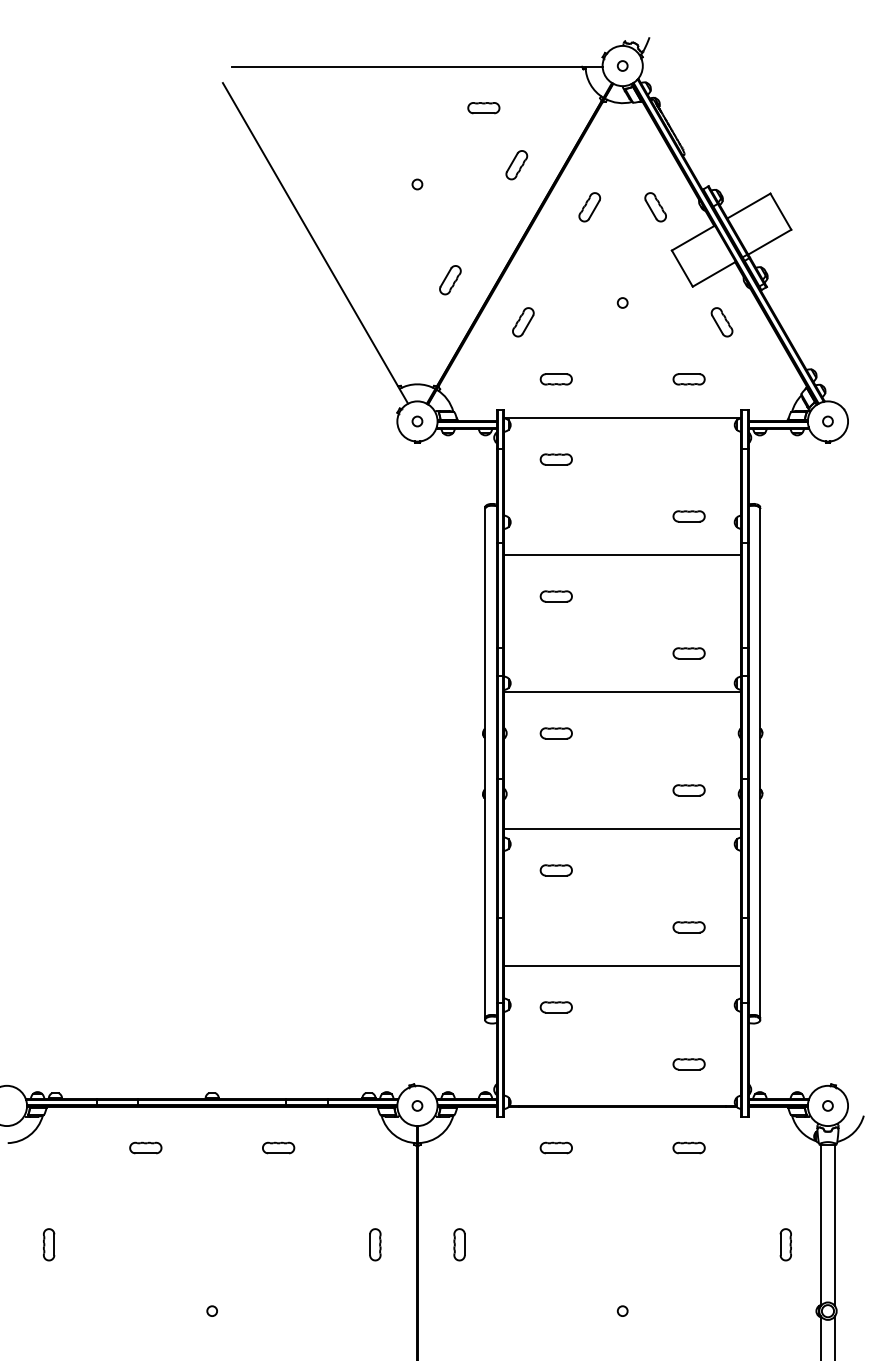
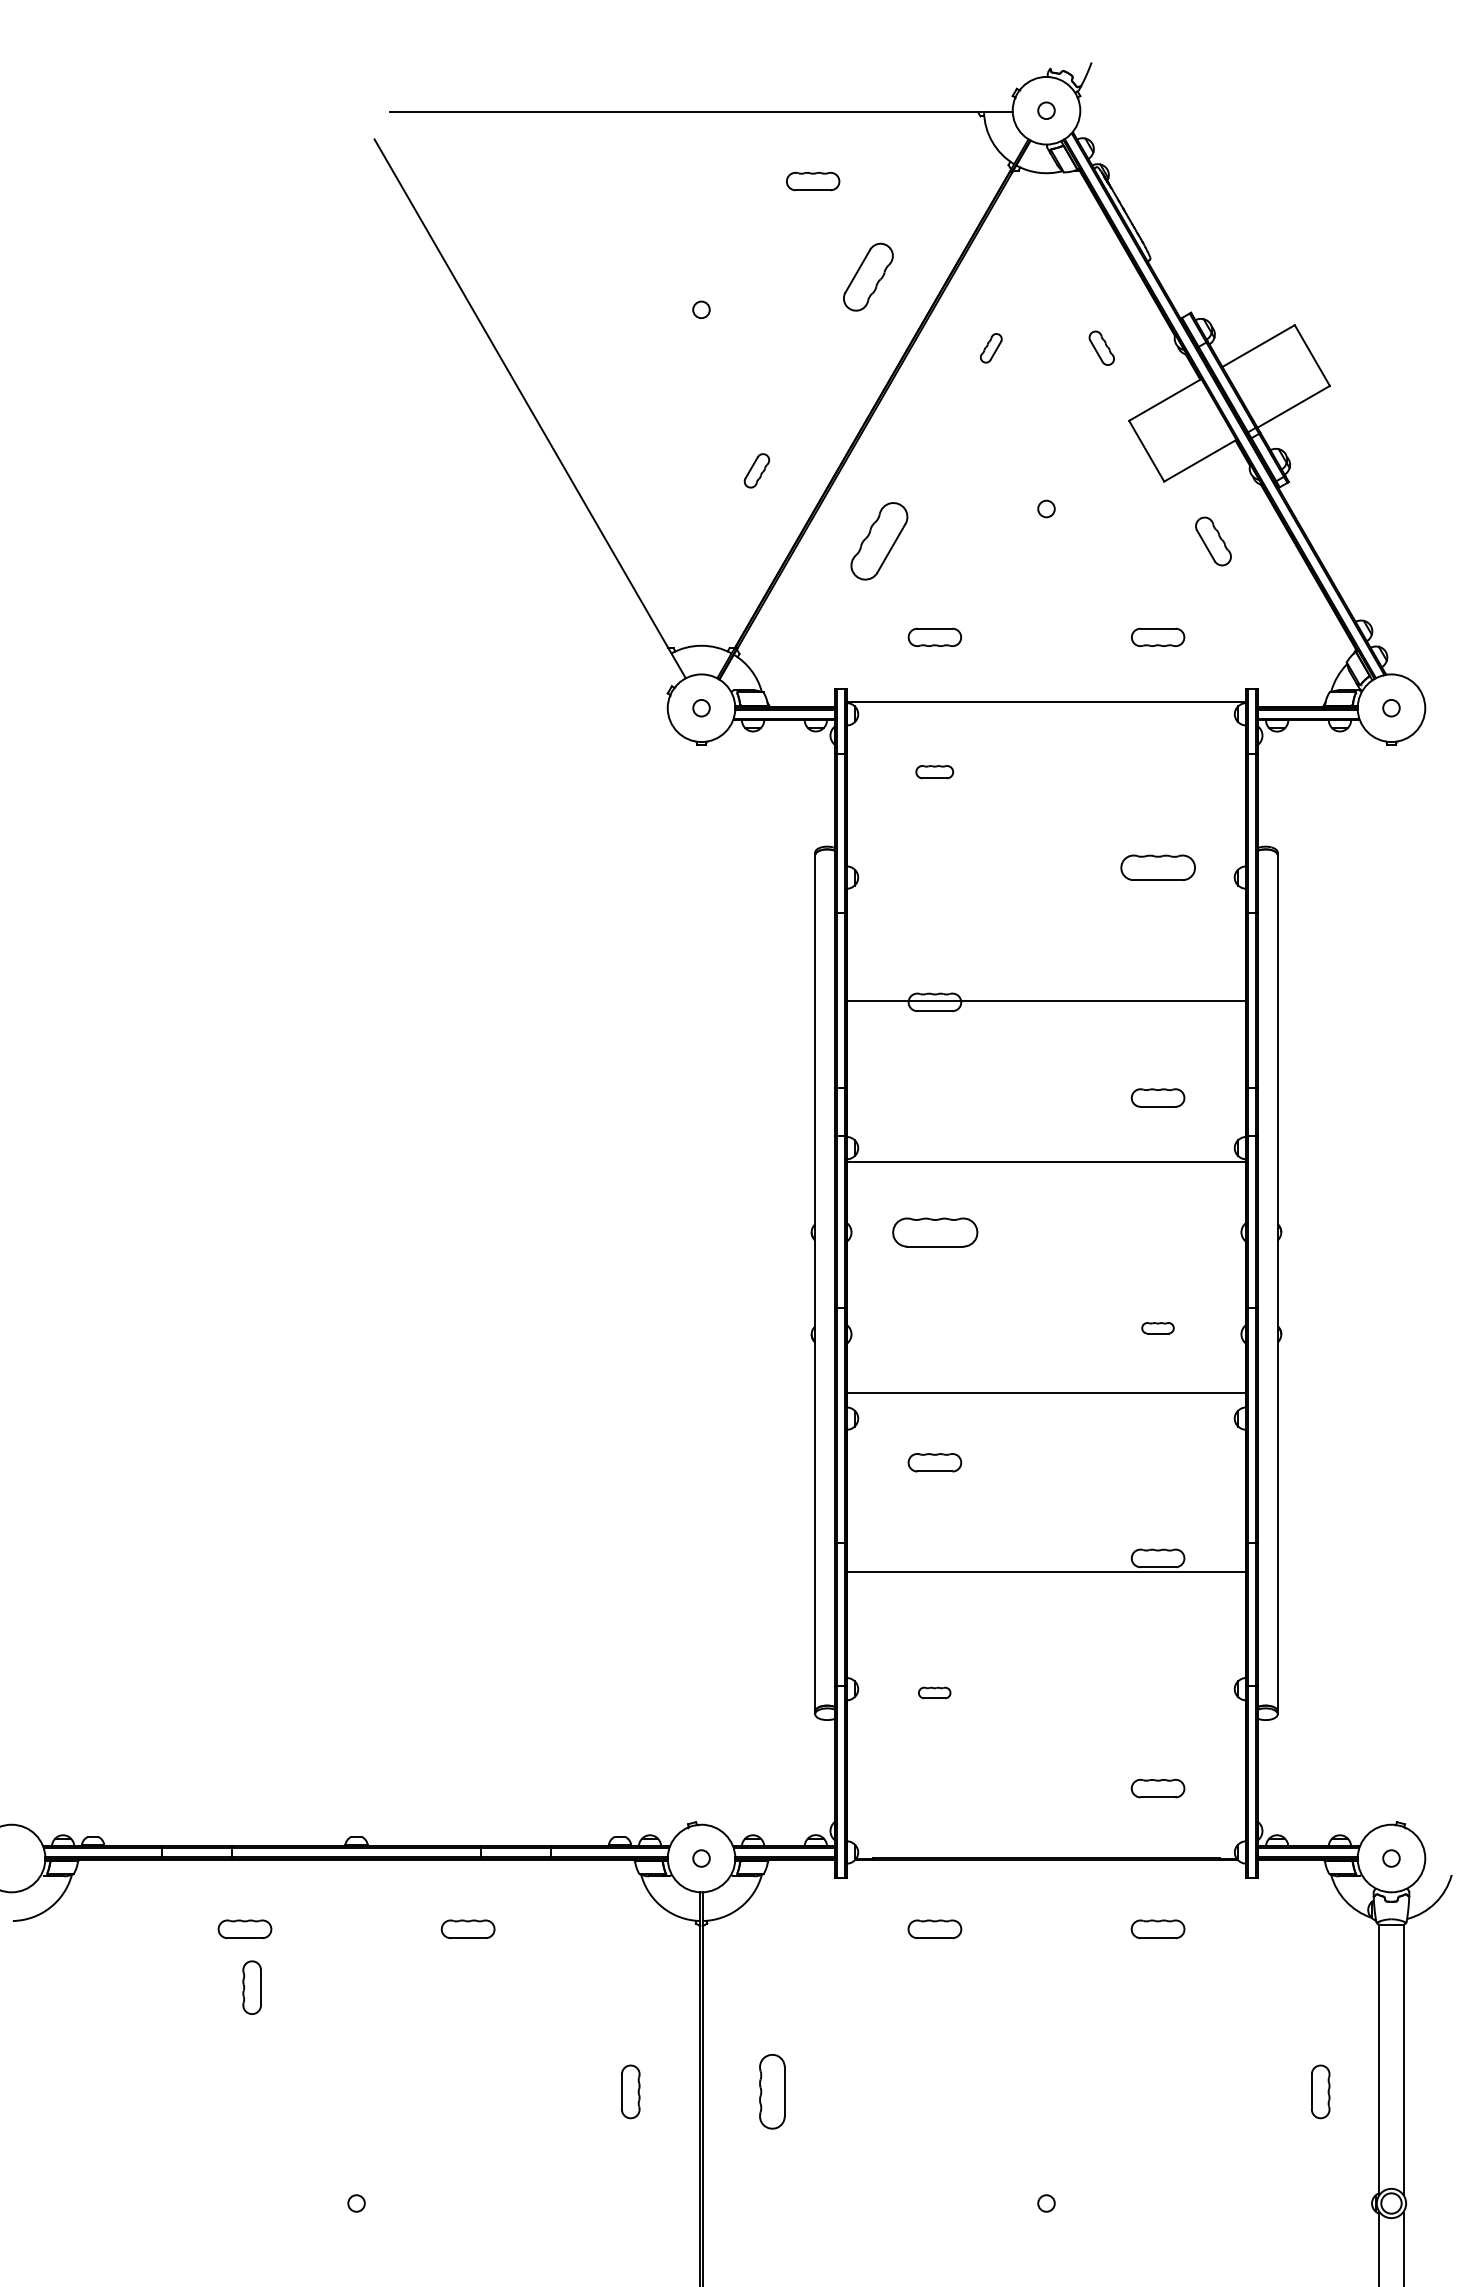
part: (516, 165) -> (867, 277), size x1.4
part: (589, 207) -> (990, 348), size x0.6
part: (655, 207) -> (1101, 348), size x0.7
part: (450, 280) -> (757, 471), size x0.7
part: (523, 322) -> (879, 541), size x1.6
part: (555, 459) -> (933, 772), size x0.7
part: (688, 516) -> (1157, 867), size x1.4
line: (622, 554) -> (1046, 1000), moved
part: (555, 733) -> (933, 1232), size x1.6
part: (688, 790) -> (1157, 1328), size x0.6
line: (622, 965) -> (1046, 1572), moved
part: (555, 1007) -> (933, 1693), size x0.6
part: (49, 1244) -> (252, 1987), moved
part: (459, 1244) -> (772, 2091), size x1.4

